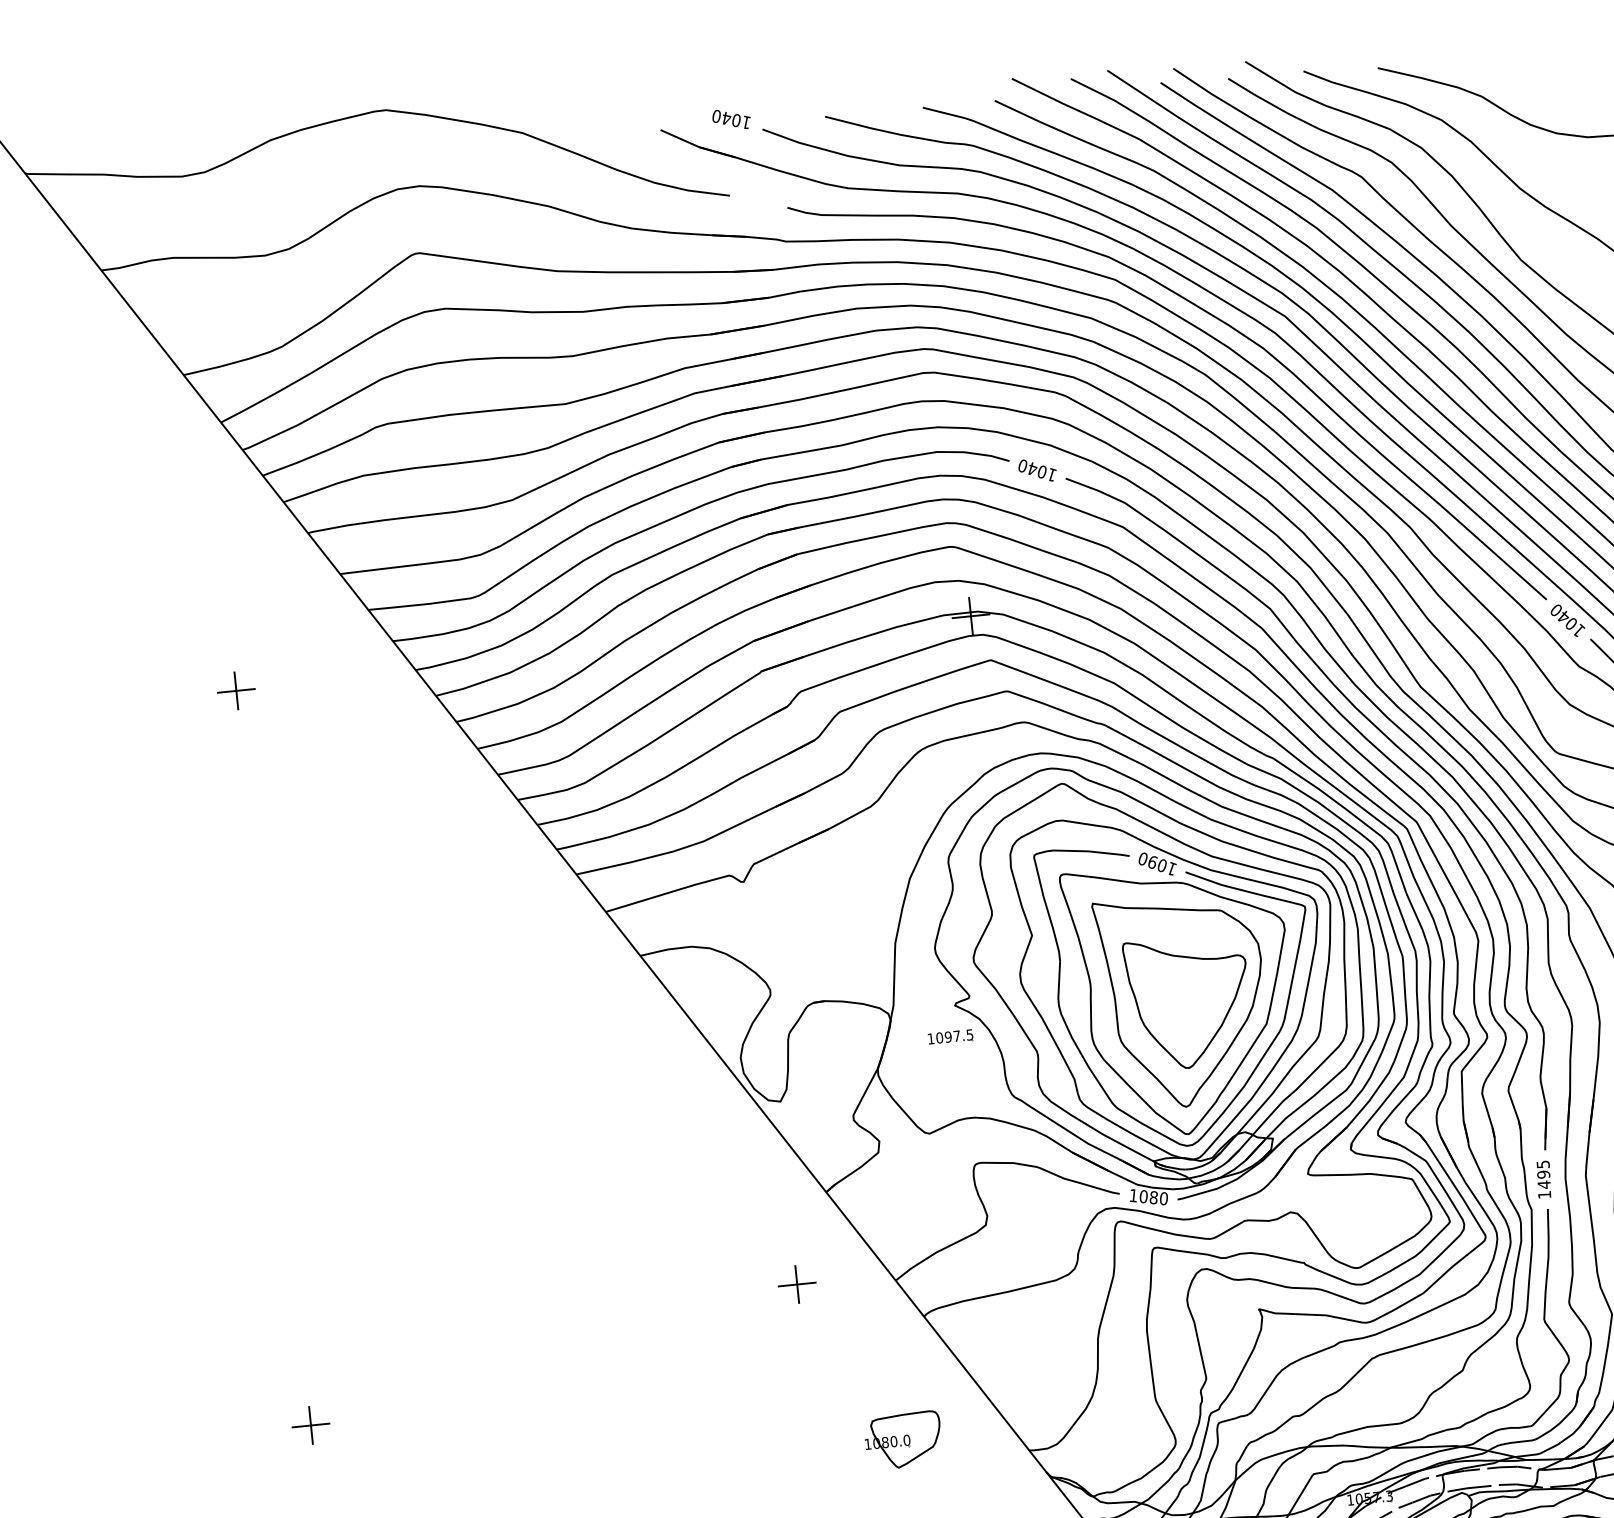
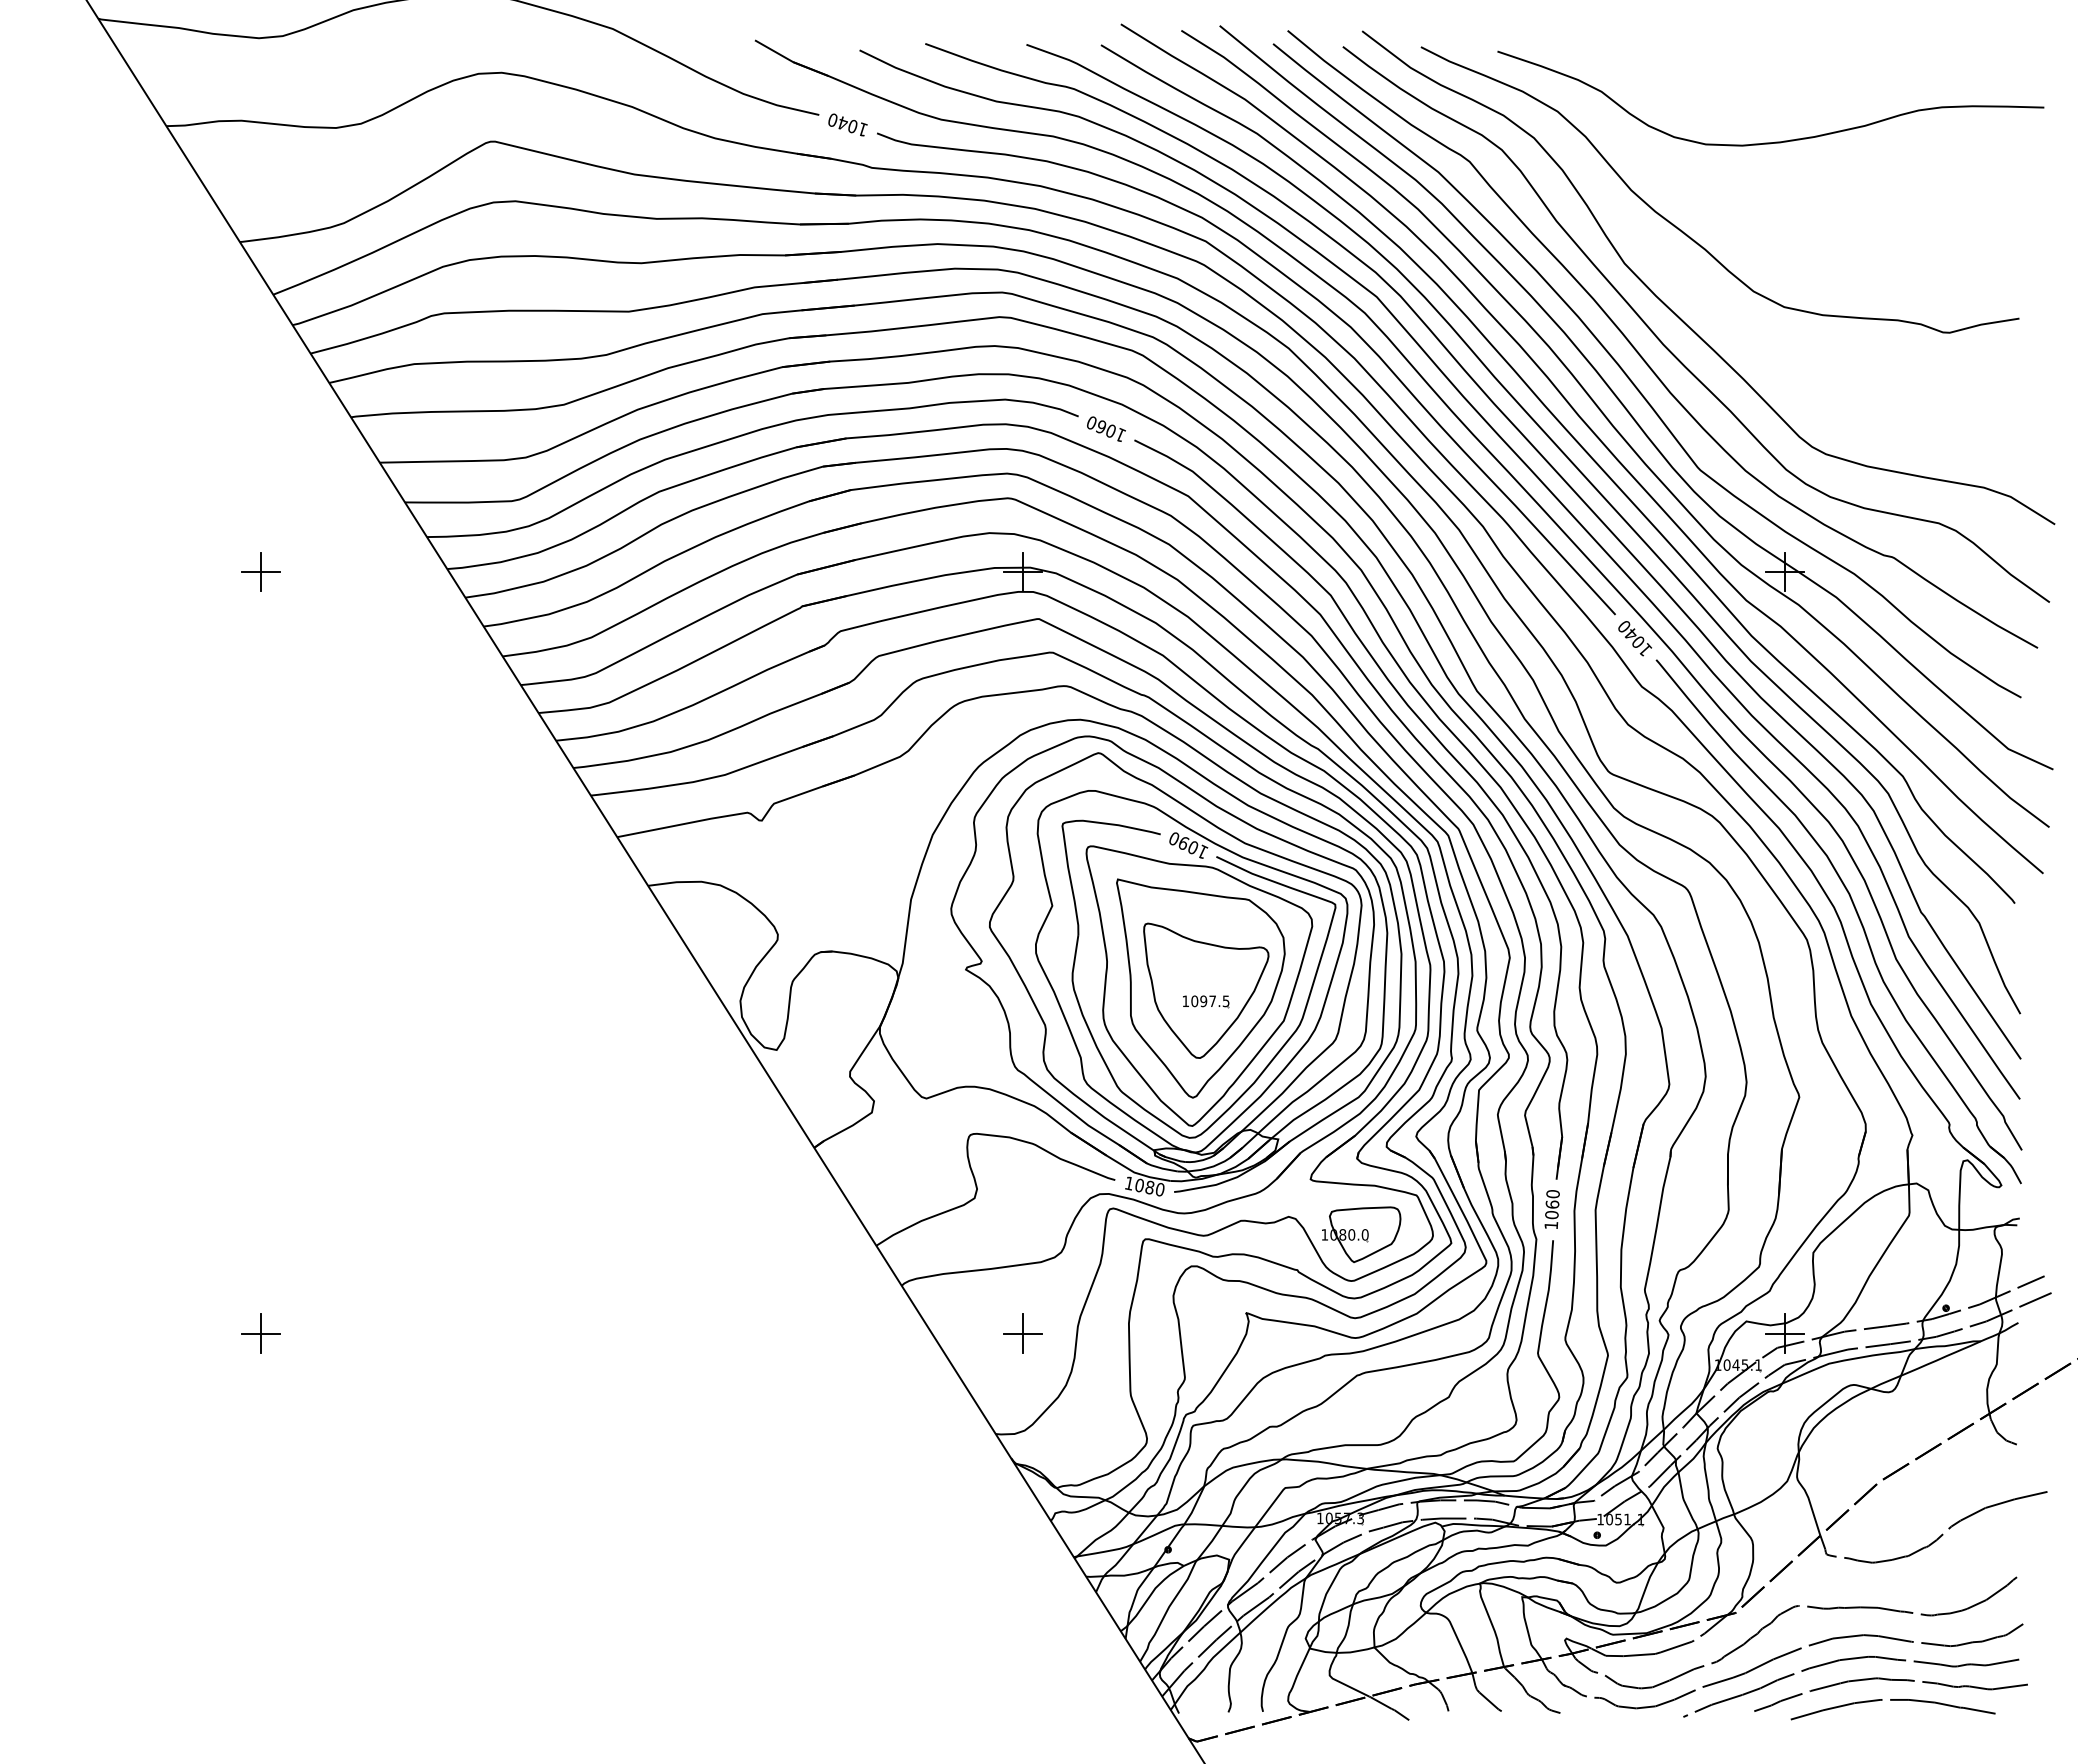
text: (731, 119) -> (847, 124), moved
text: (1032, 468) -> (1101, 426), 1040 -> 1060
part: (951, 1036) -> (1206, 1001), moved
text: (1543, 1174) -> (1552, 1204), 1495 -> 1060
part: (796, 1284) -> (1022, 1333), moved
part: (903, 1440) -> (1361, 1234), moved

